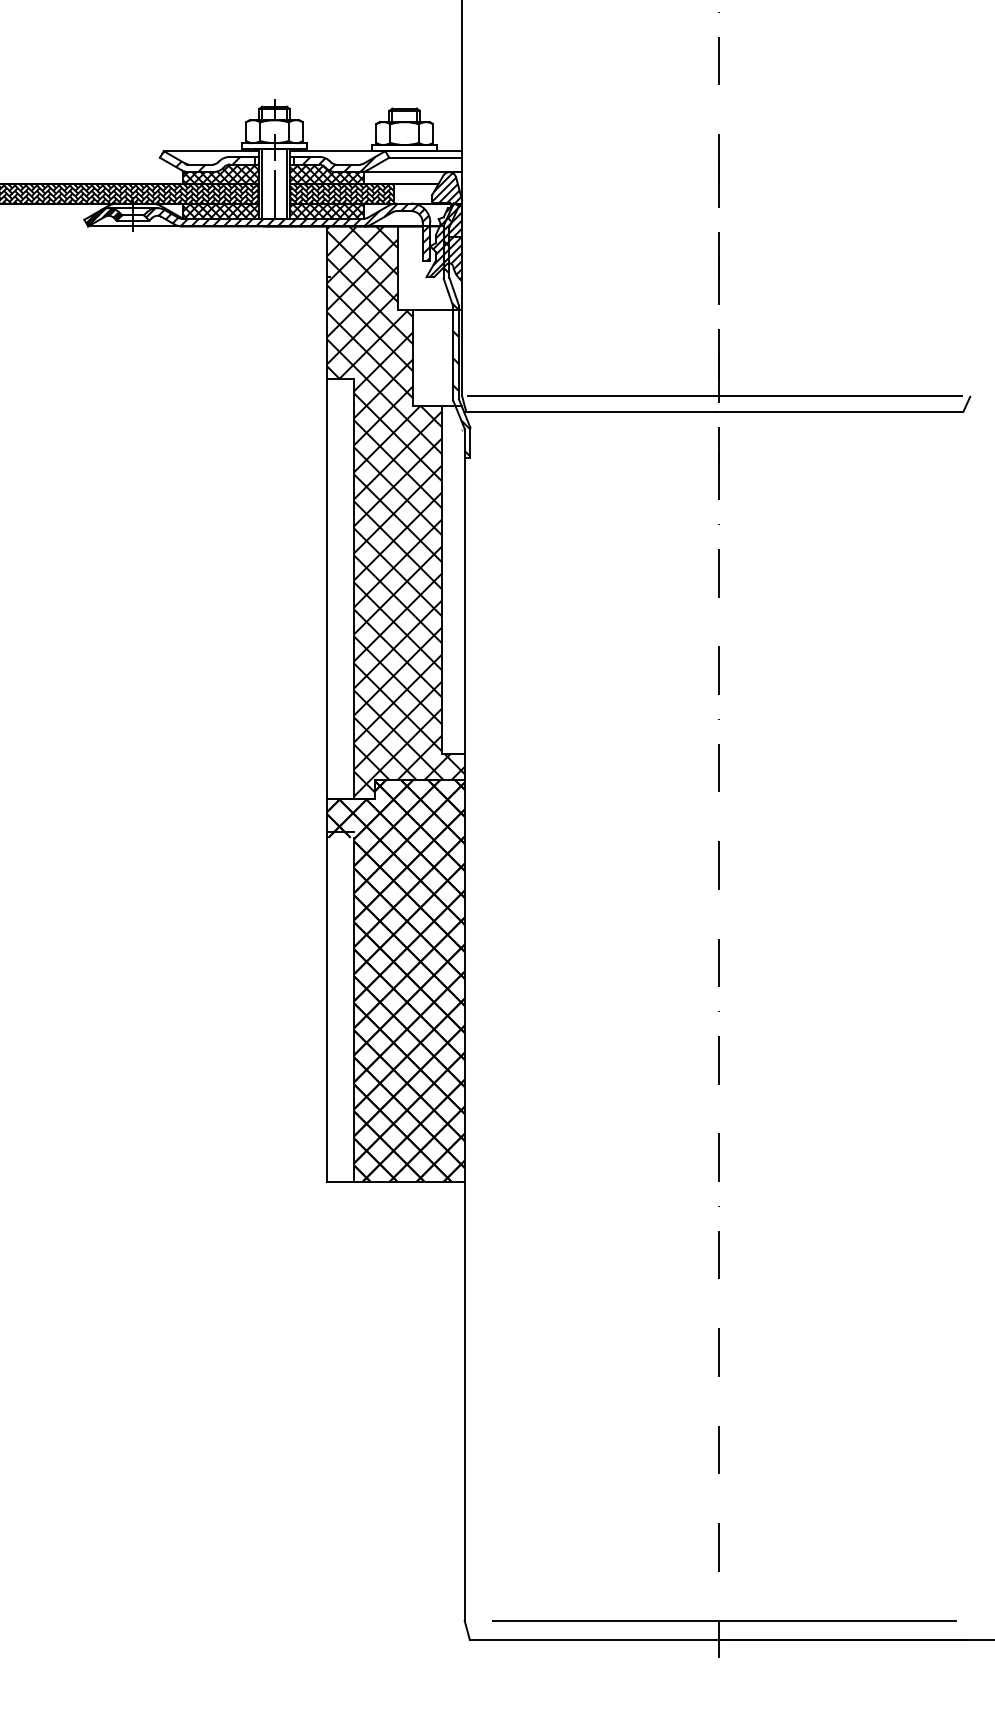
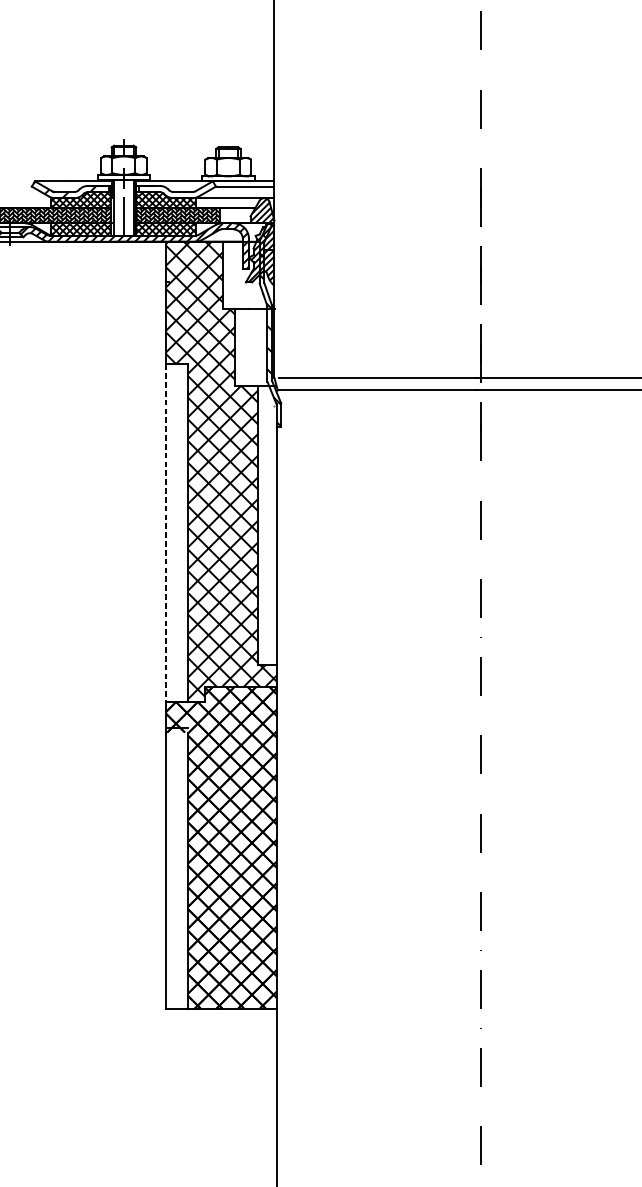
hatch: (334, 164) -> (172, 192), removed
line: (327, 589) -> (166, 533), solid -> dashed

